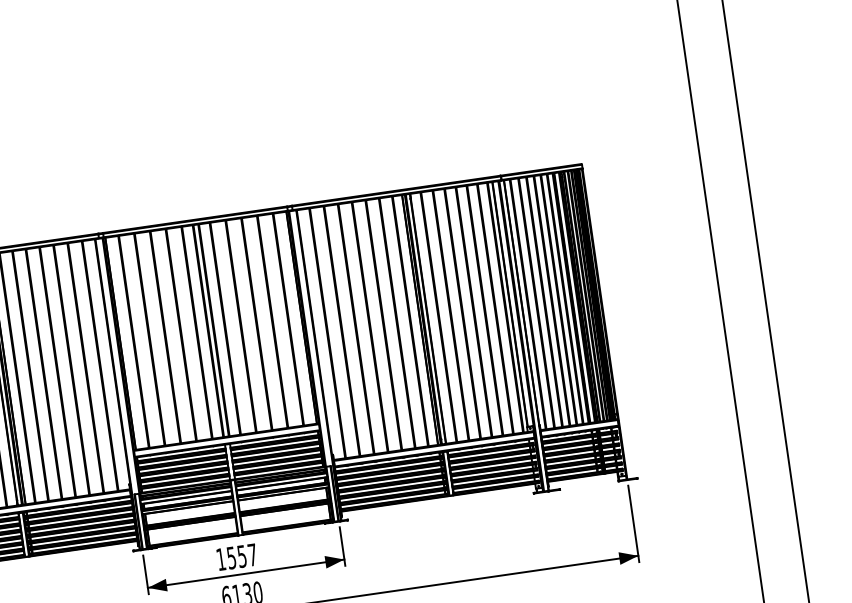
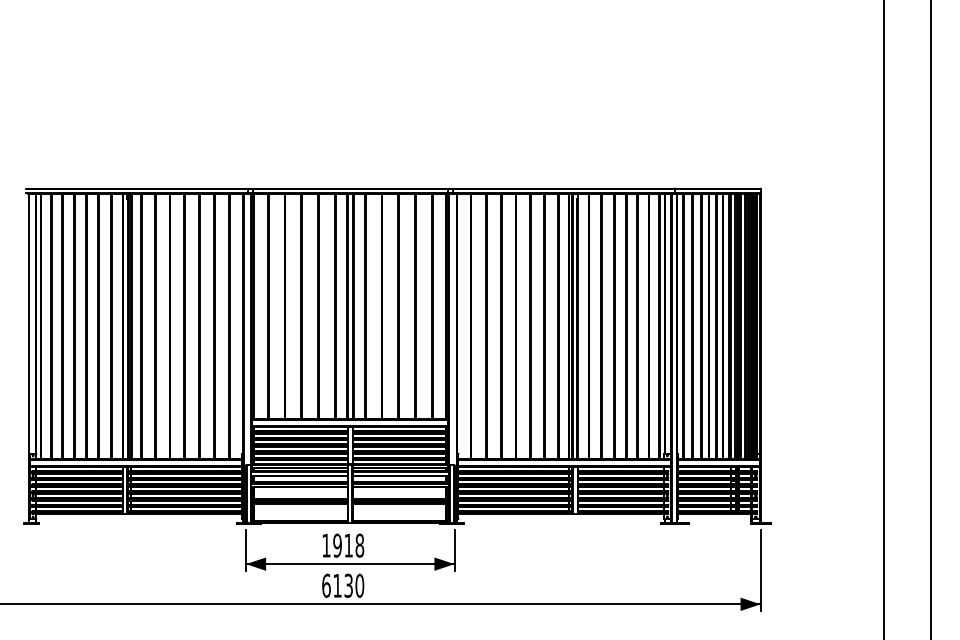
text: (241, 556) -> (348, 545), 1557 -> 1918

